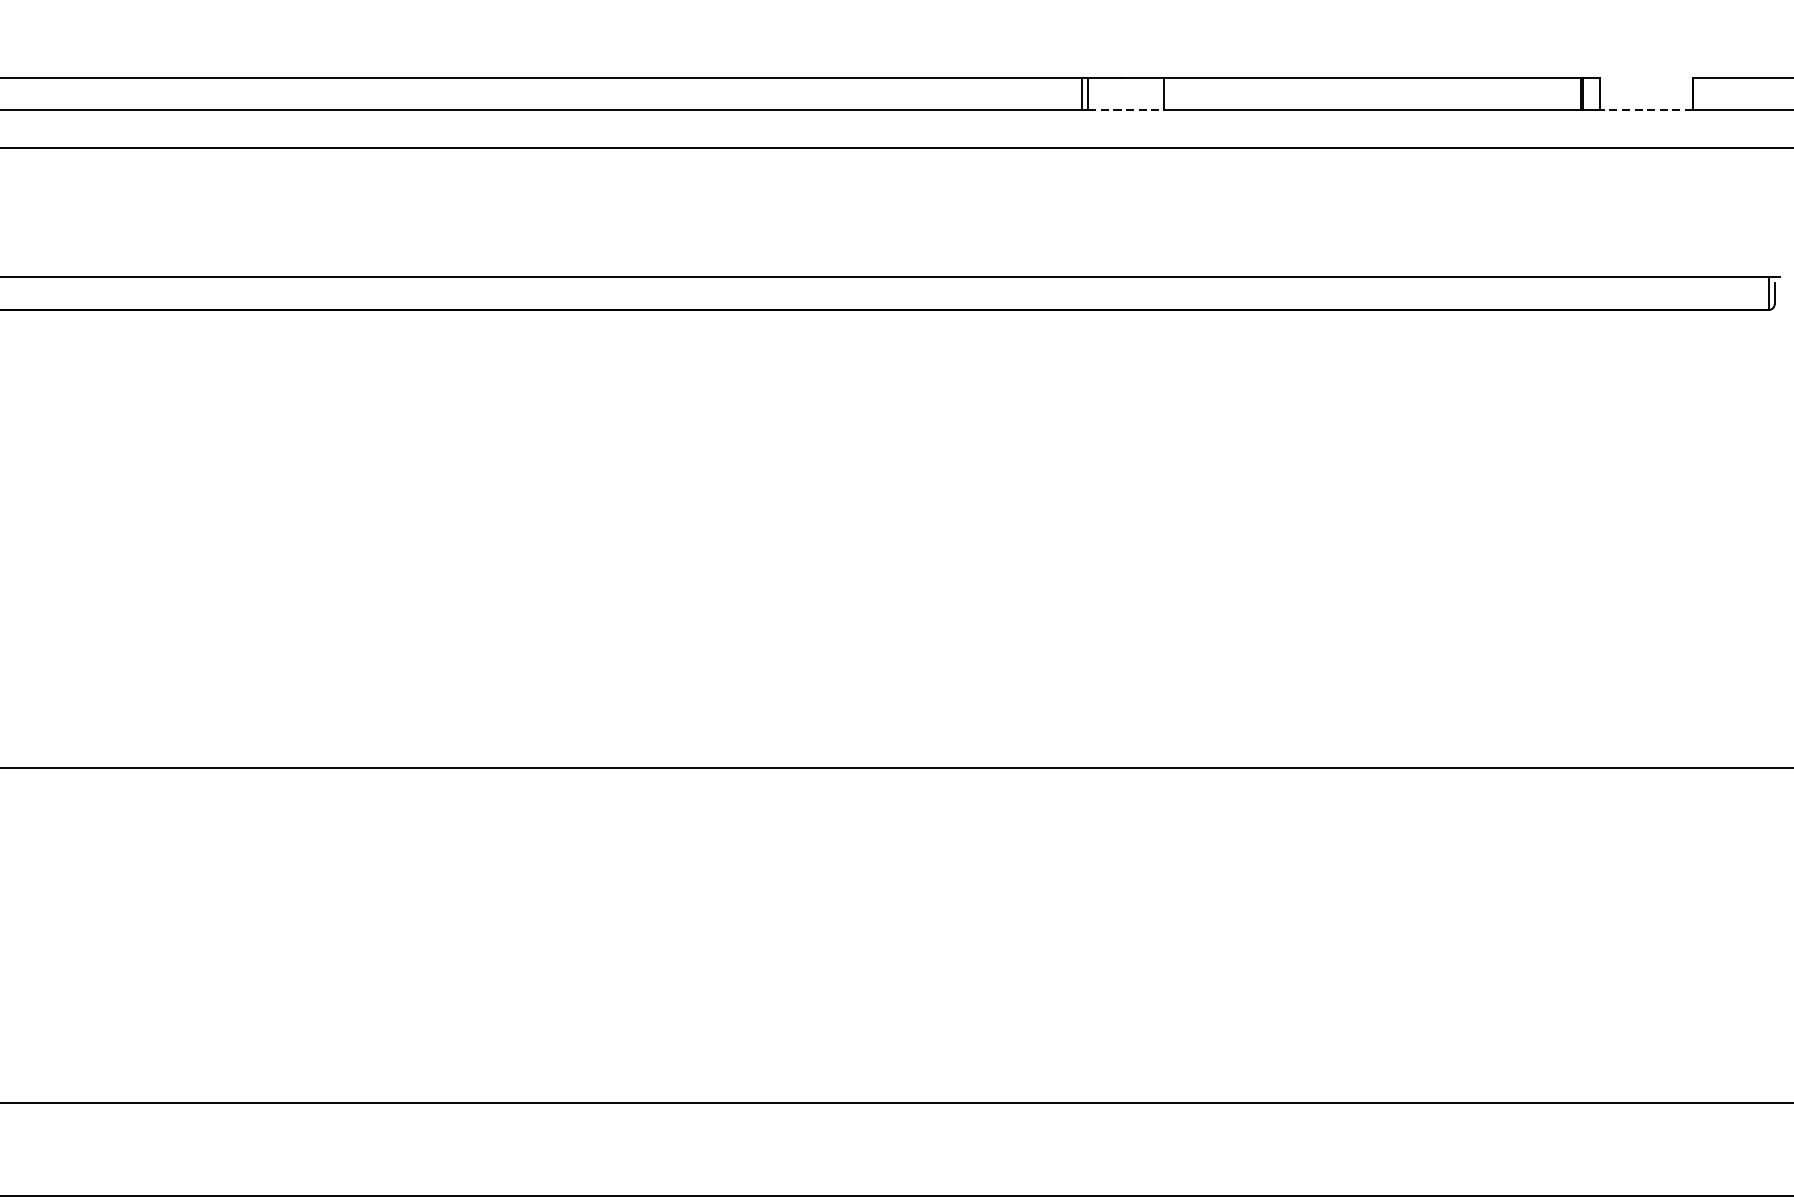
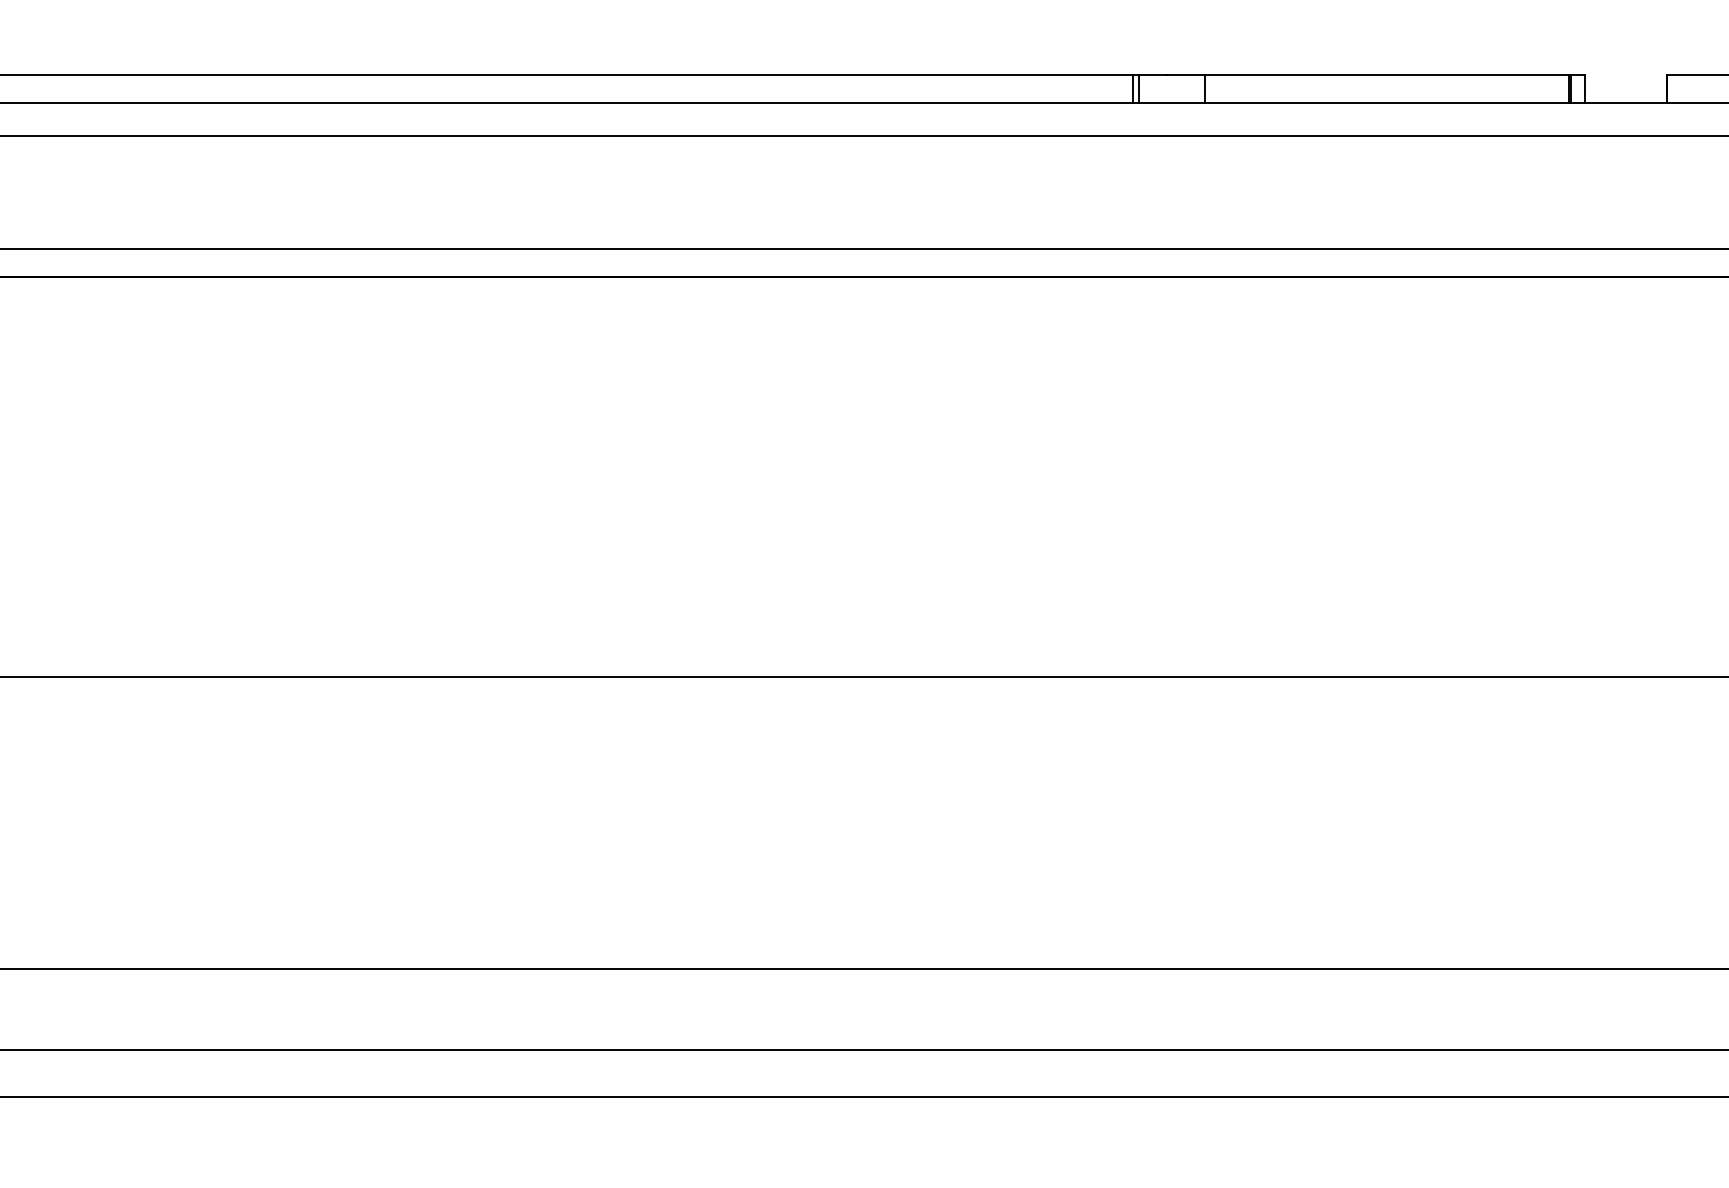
line: (1125, 110) -> (1171, 103), dashed -> solid
line: (1645, 110) -> (1625, 103), dashed -> solid

